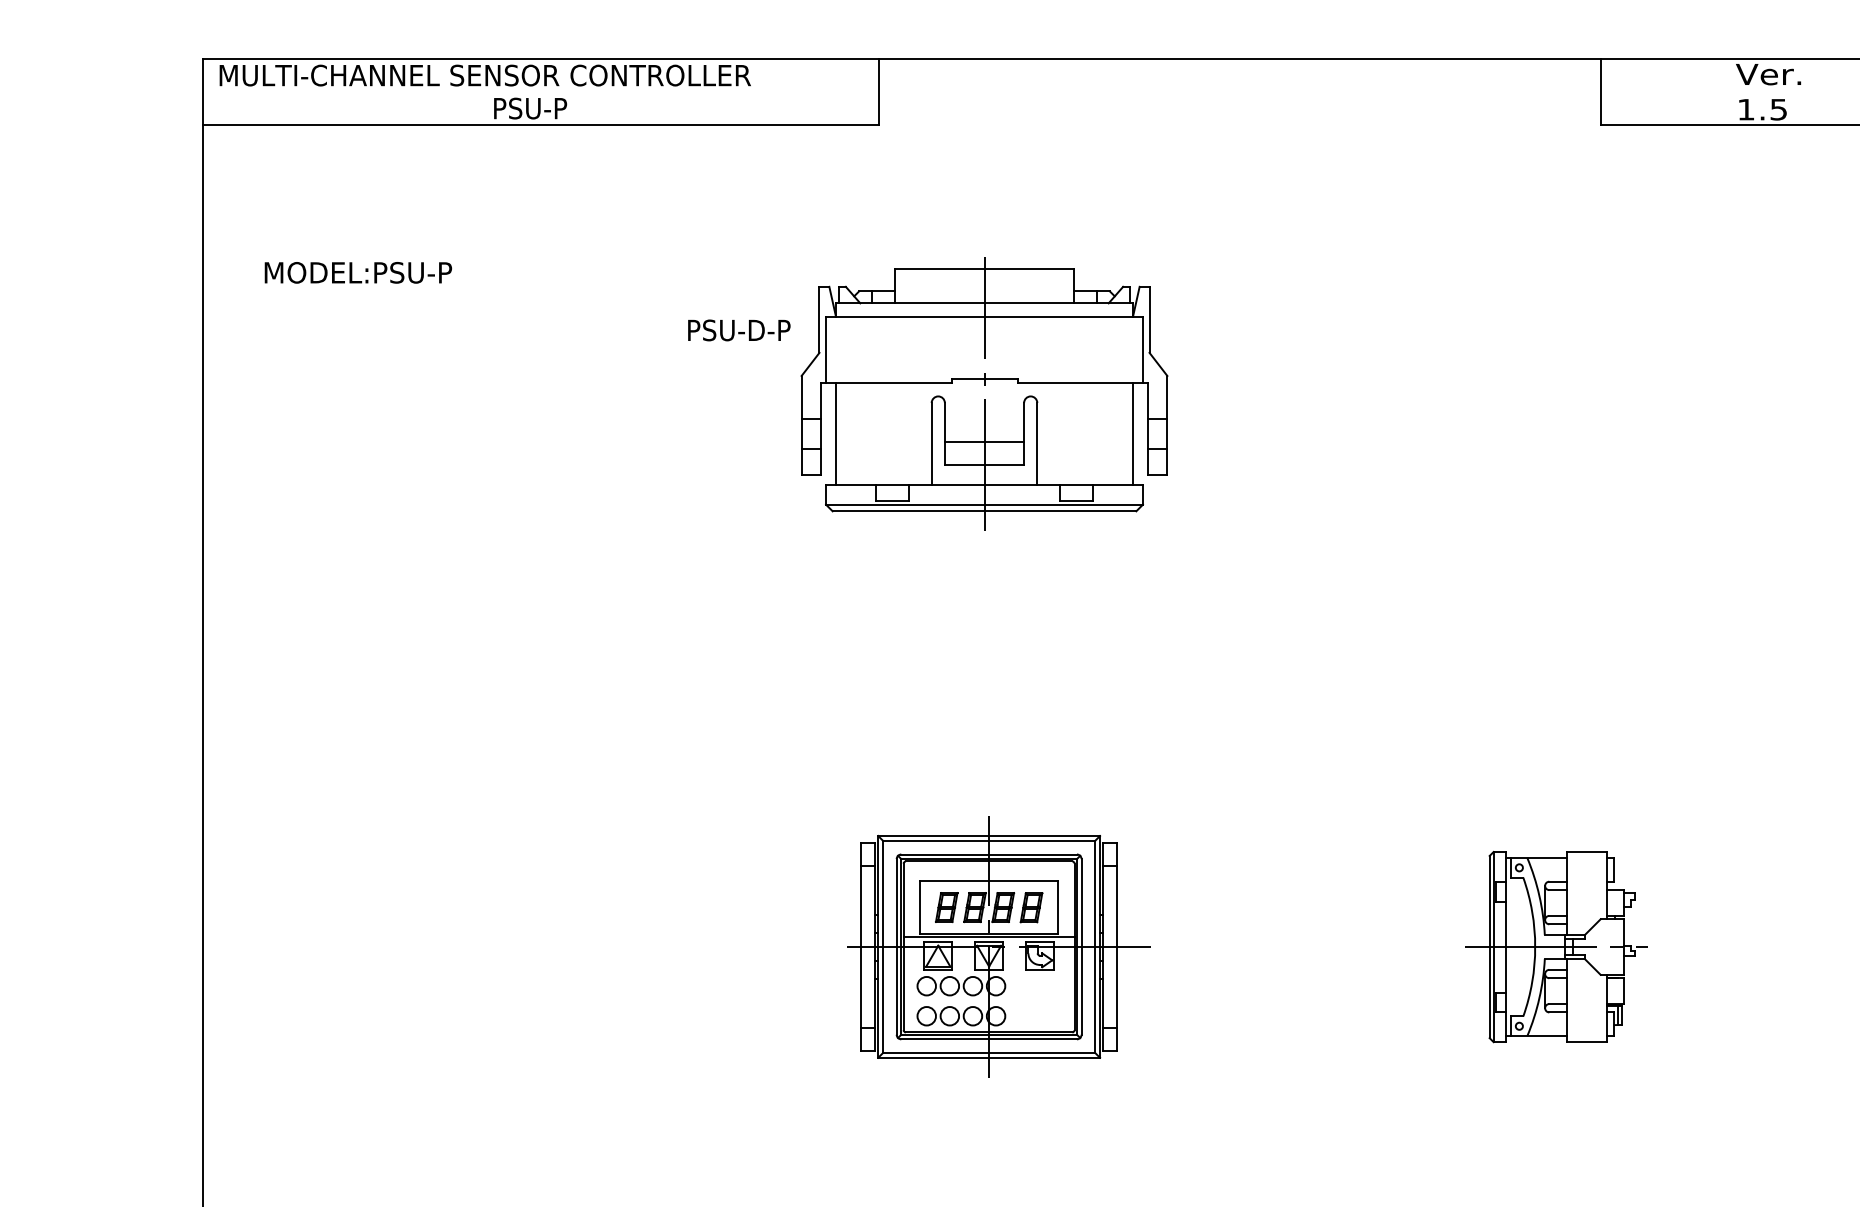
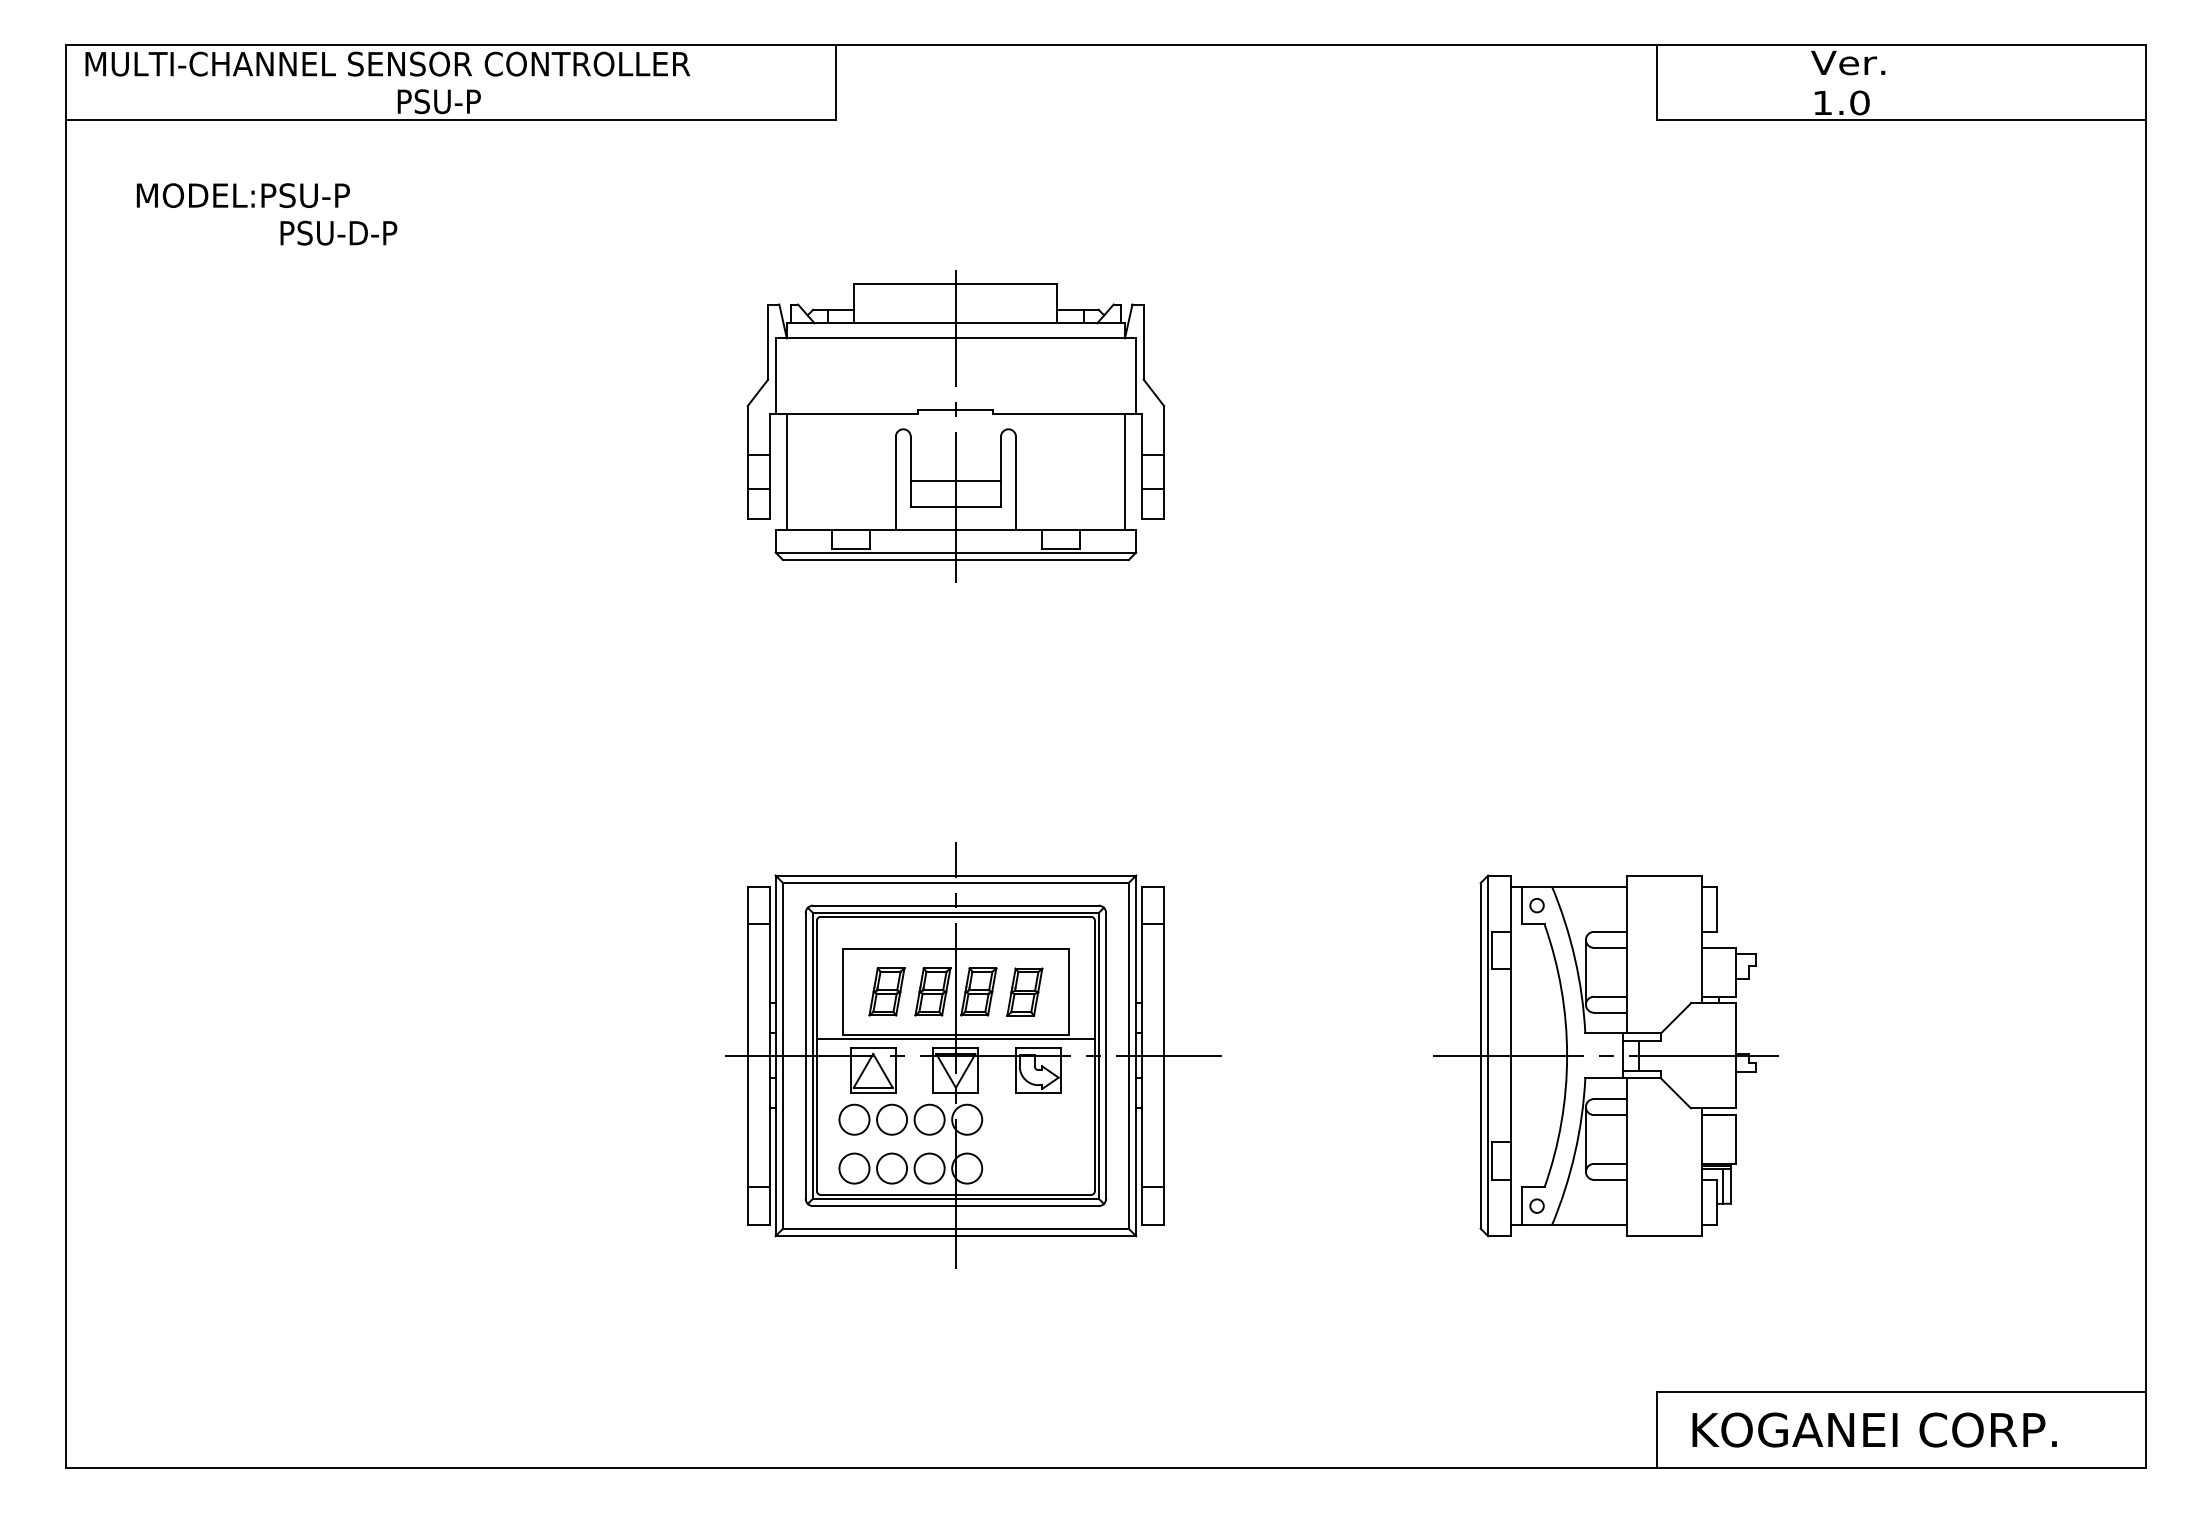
text: (1778, 109) -> (1859, 102), 1.5 -> 1.0
text: (357, 272) -> (242, 195), moved
text: (738, 329) -> (338, 232), moved
part: (999, 946) -> (973, 1055), size x1.43
part: (1555, 946) -> (1605, 1055), size x1.67

